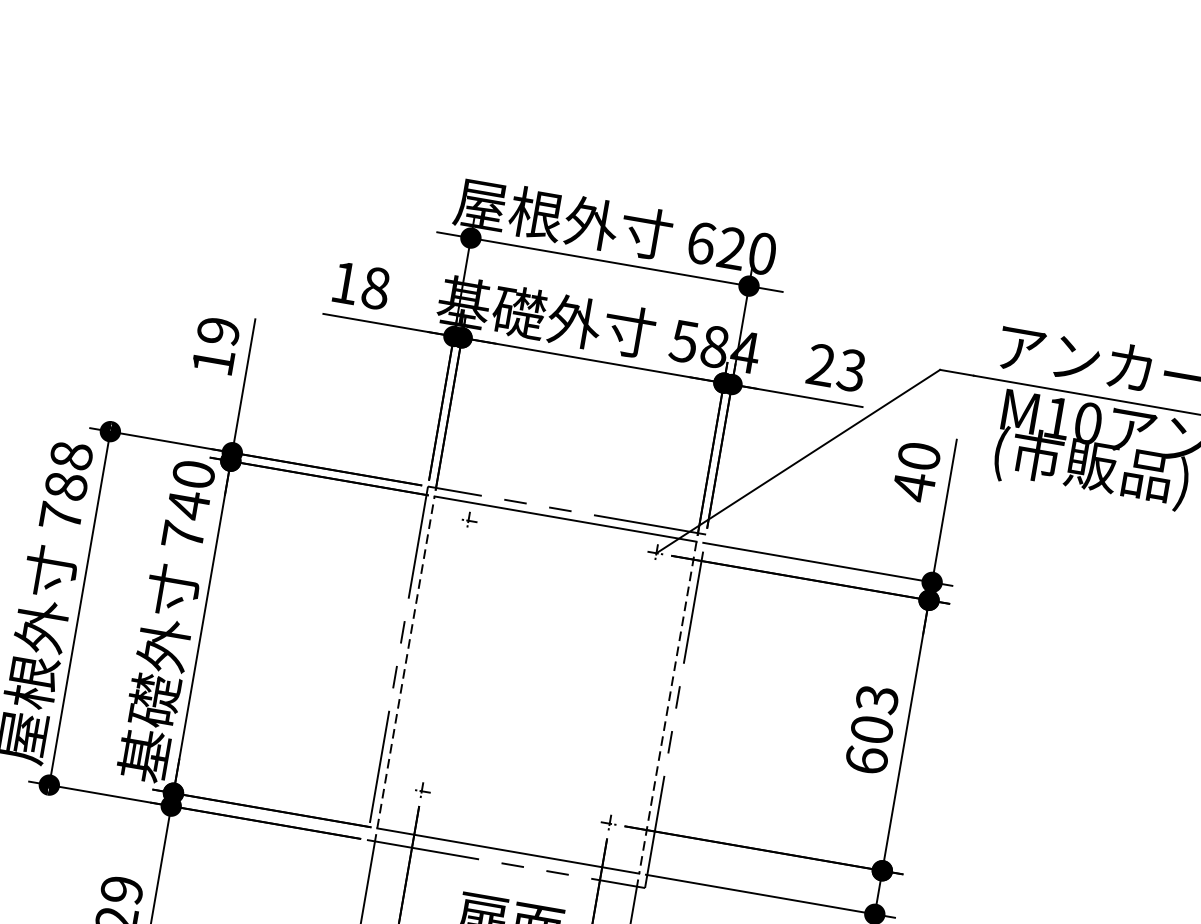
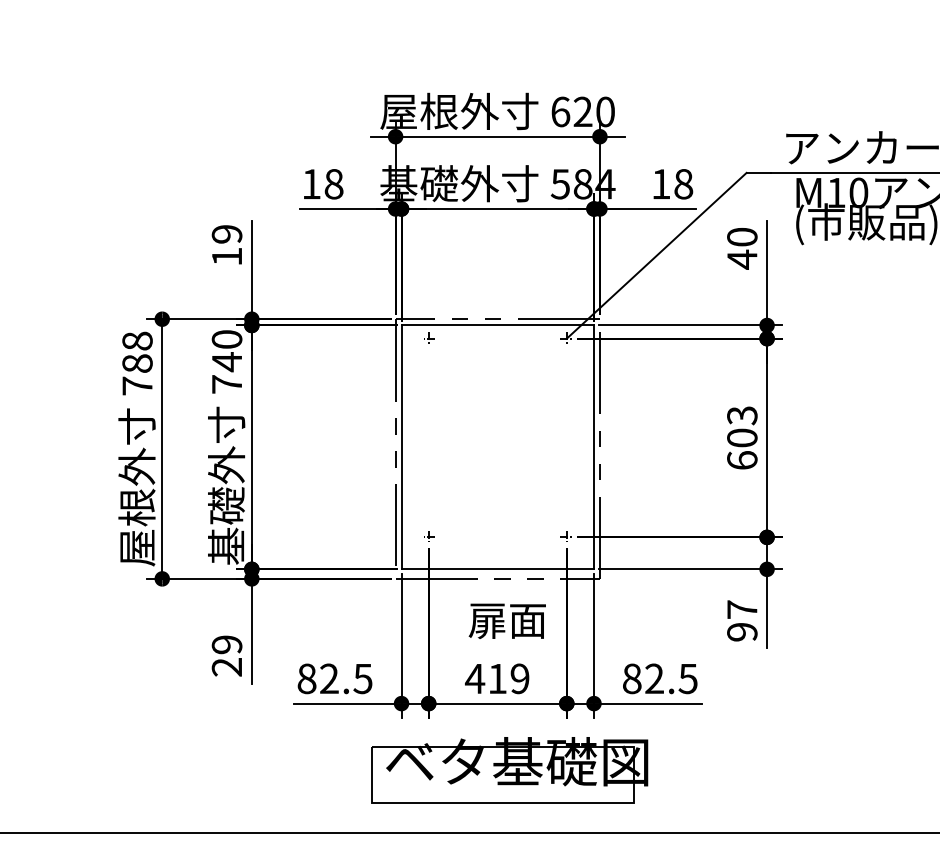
text: (836, 368) -> (672, 184), 23 -> 18
line: (405, 662) -> (401, 447), dashed -> solid
line: (668, 707) -> (594, 447), dashed -> solid

